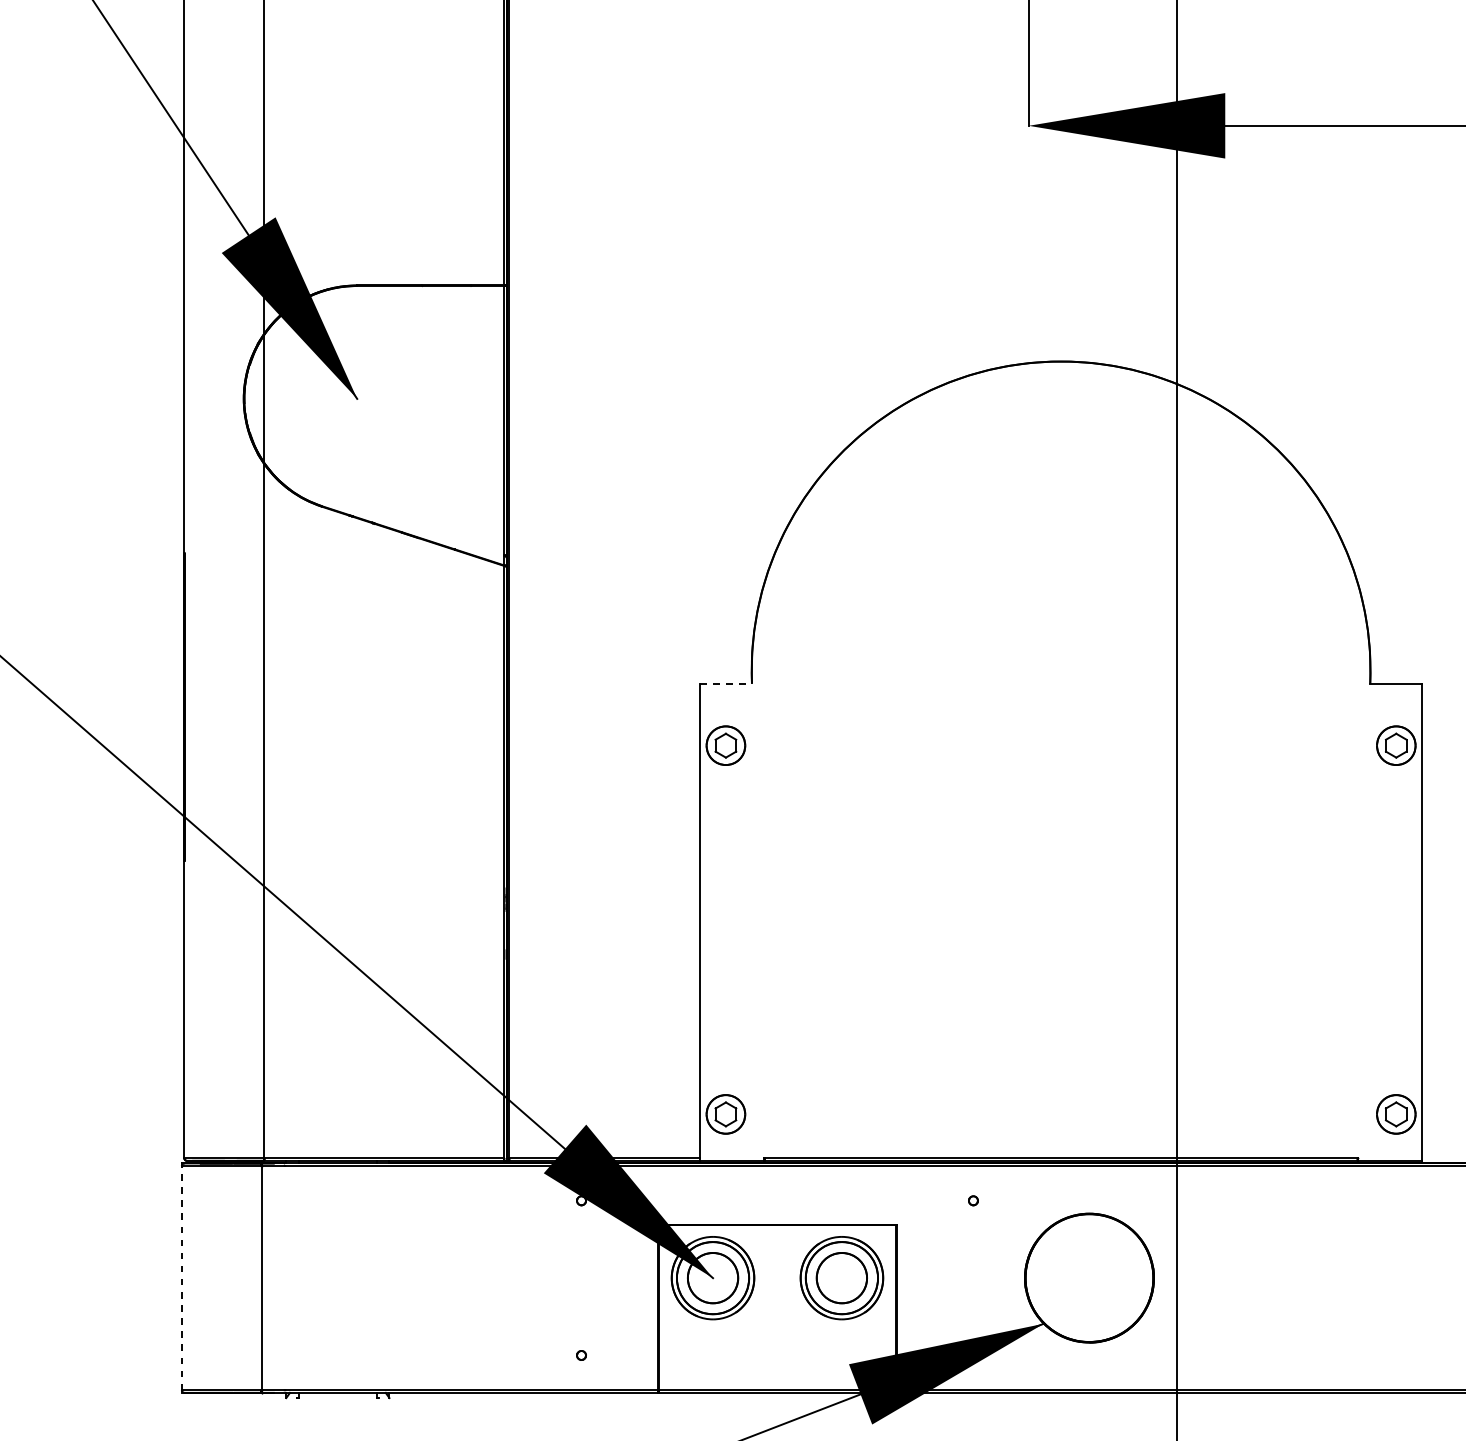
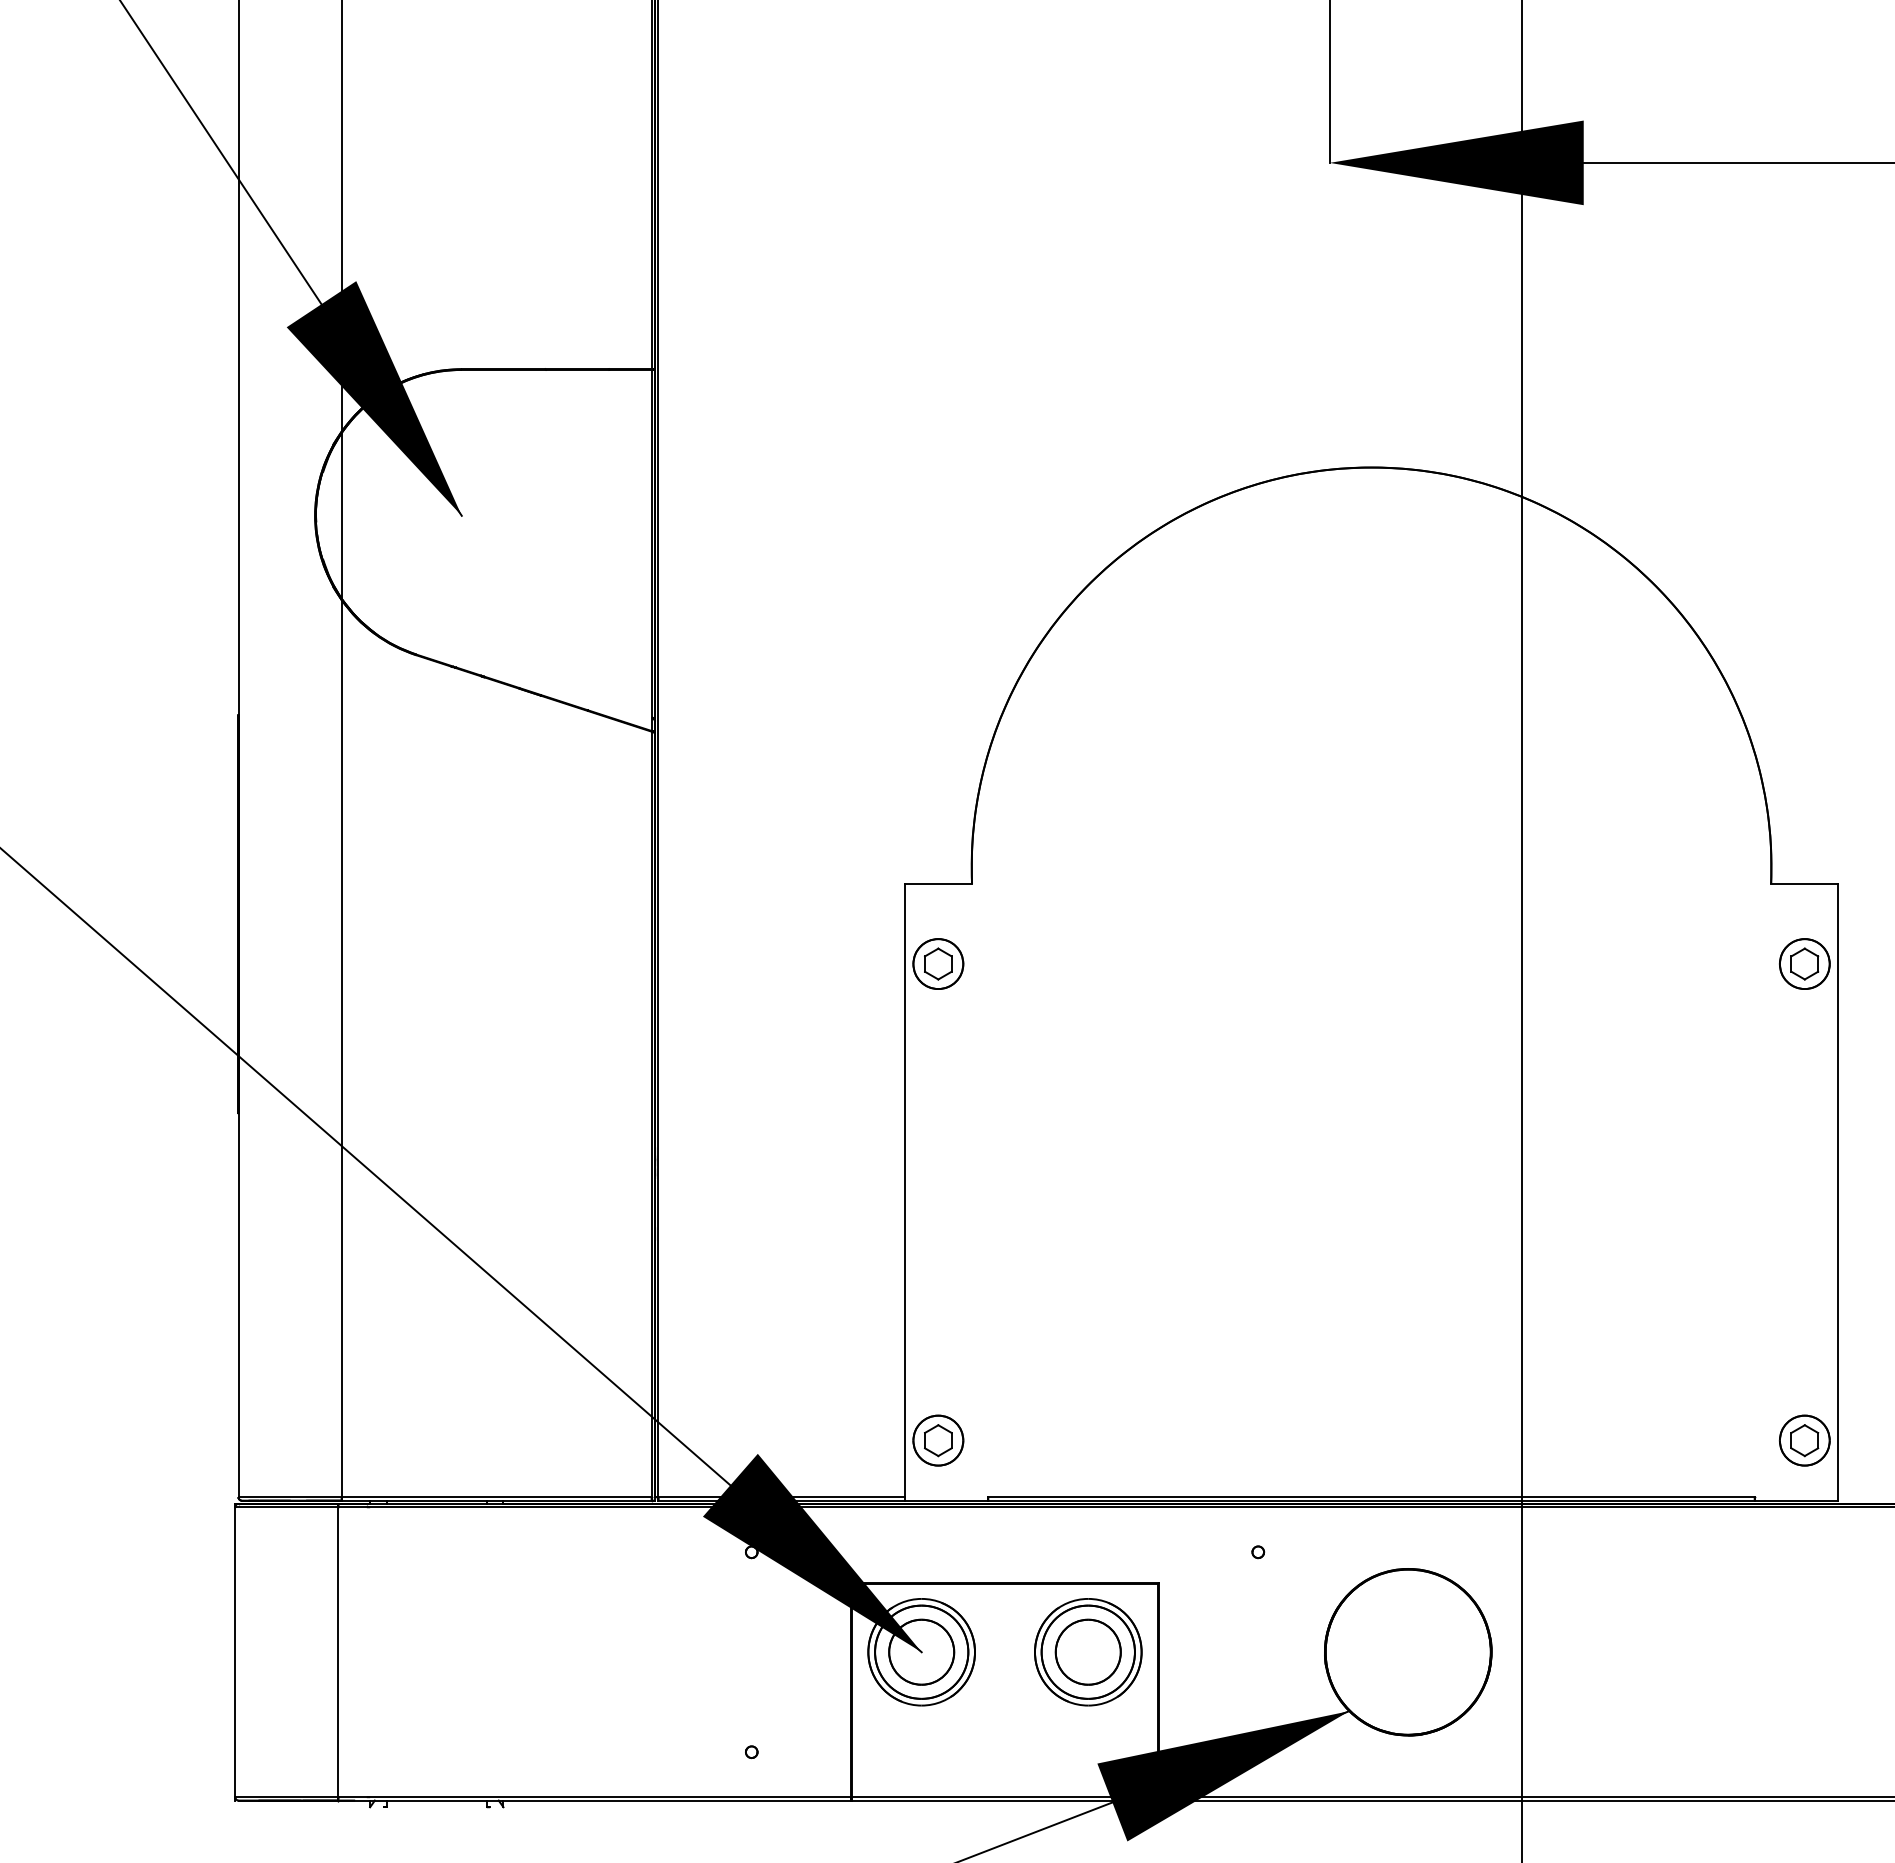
line: (726, 684) -> (939, 884), dashed -> solid
line: (182, 1278) -> (235, 1652), dashed -> solid

